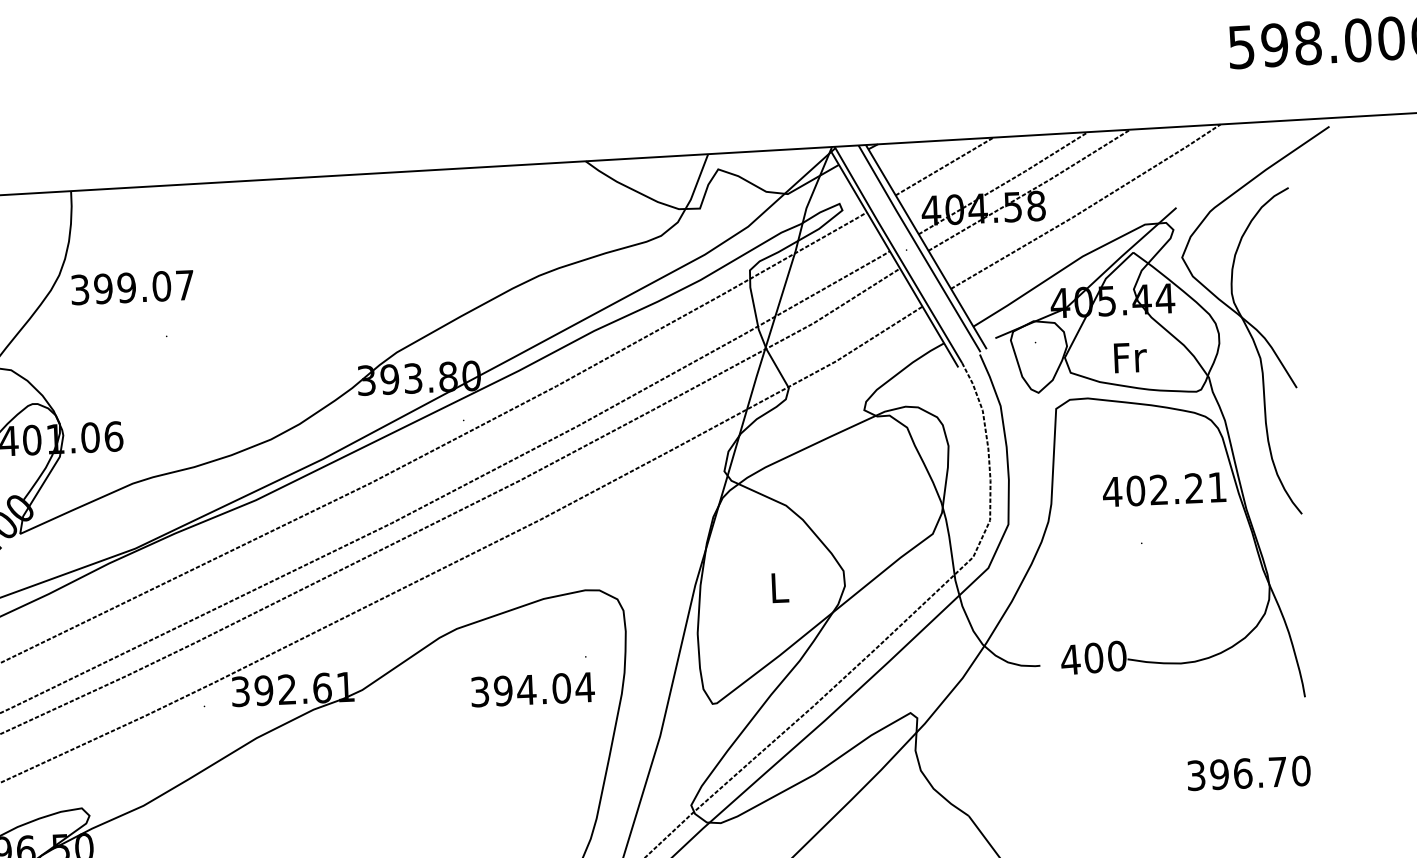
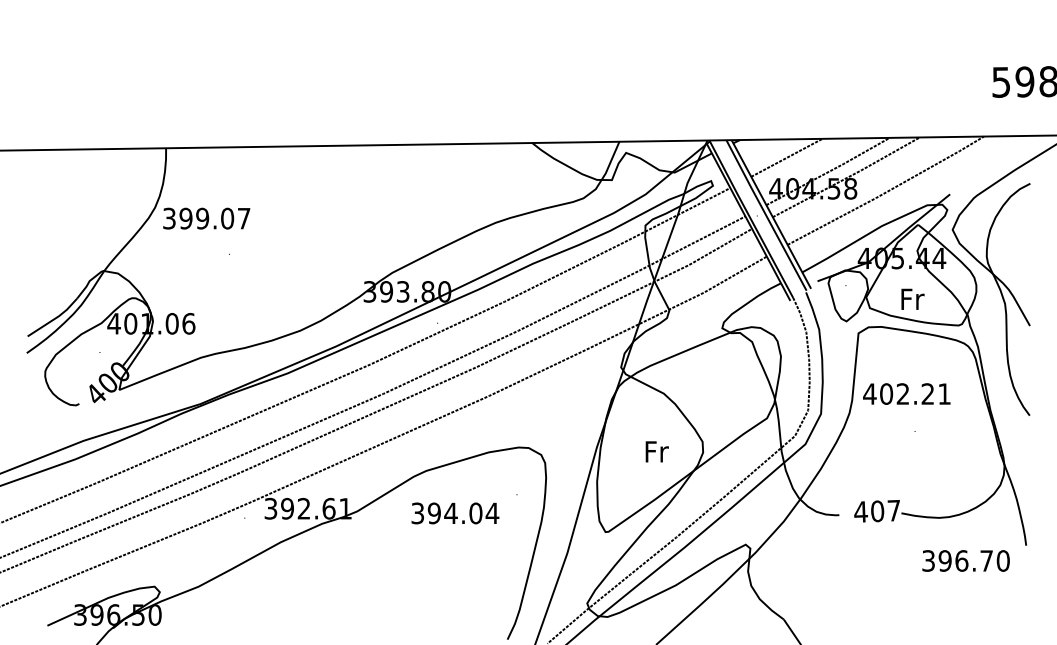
text: (1163, 488) -> (906, 393), moved
text: (779, 587) -> (656, 451), L -> Fr
text: (1116, 655) -> (893, 510), 400 -> 407
text: (533, 689) -> (455, 513), moved
text: (1248, 772) -> (965, 560), moved

